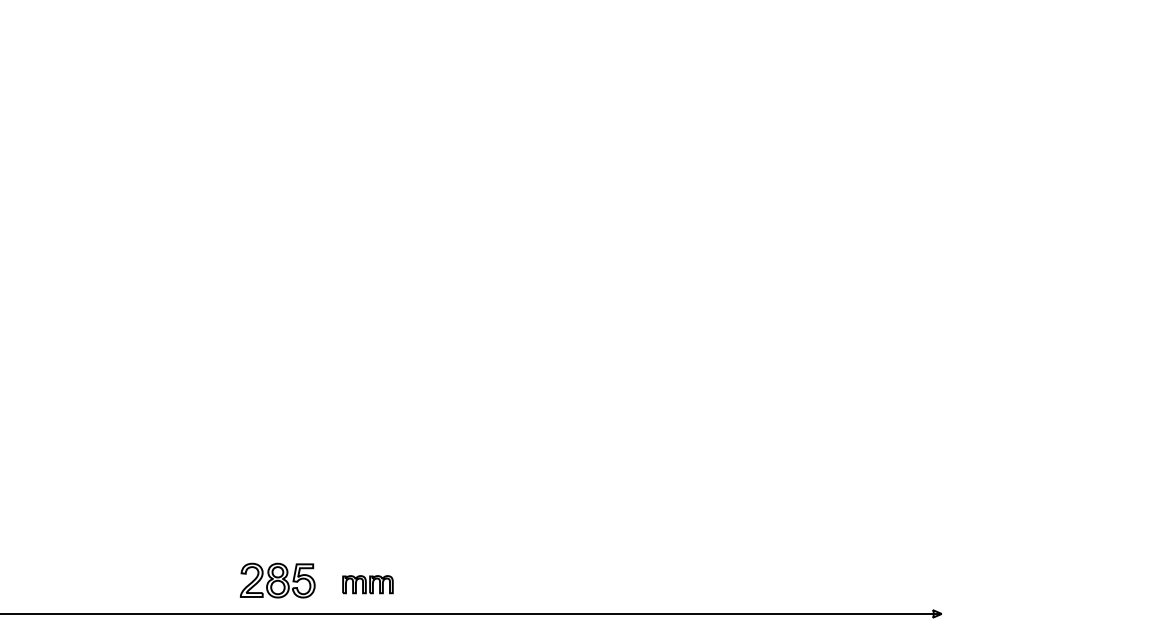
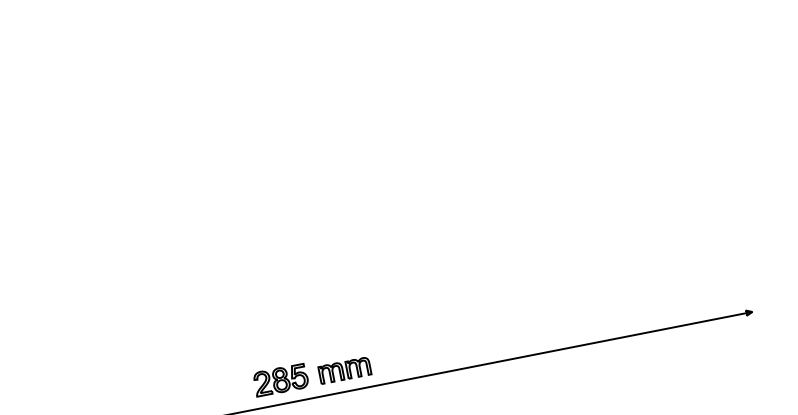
part: (367, 584) -> (344, 370), size x1.43

